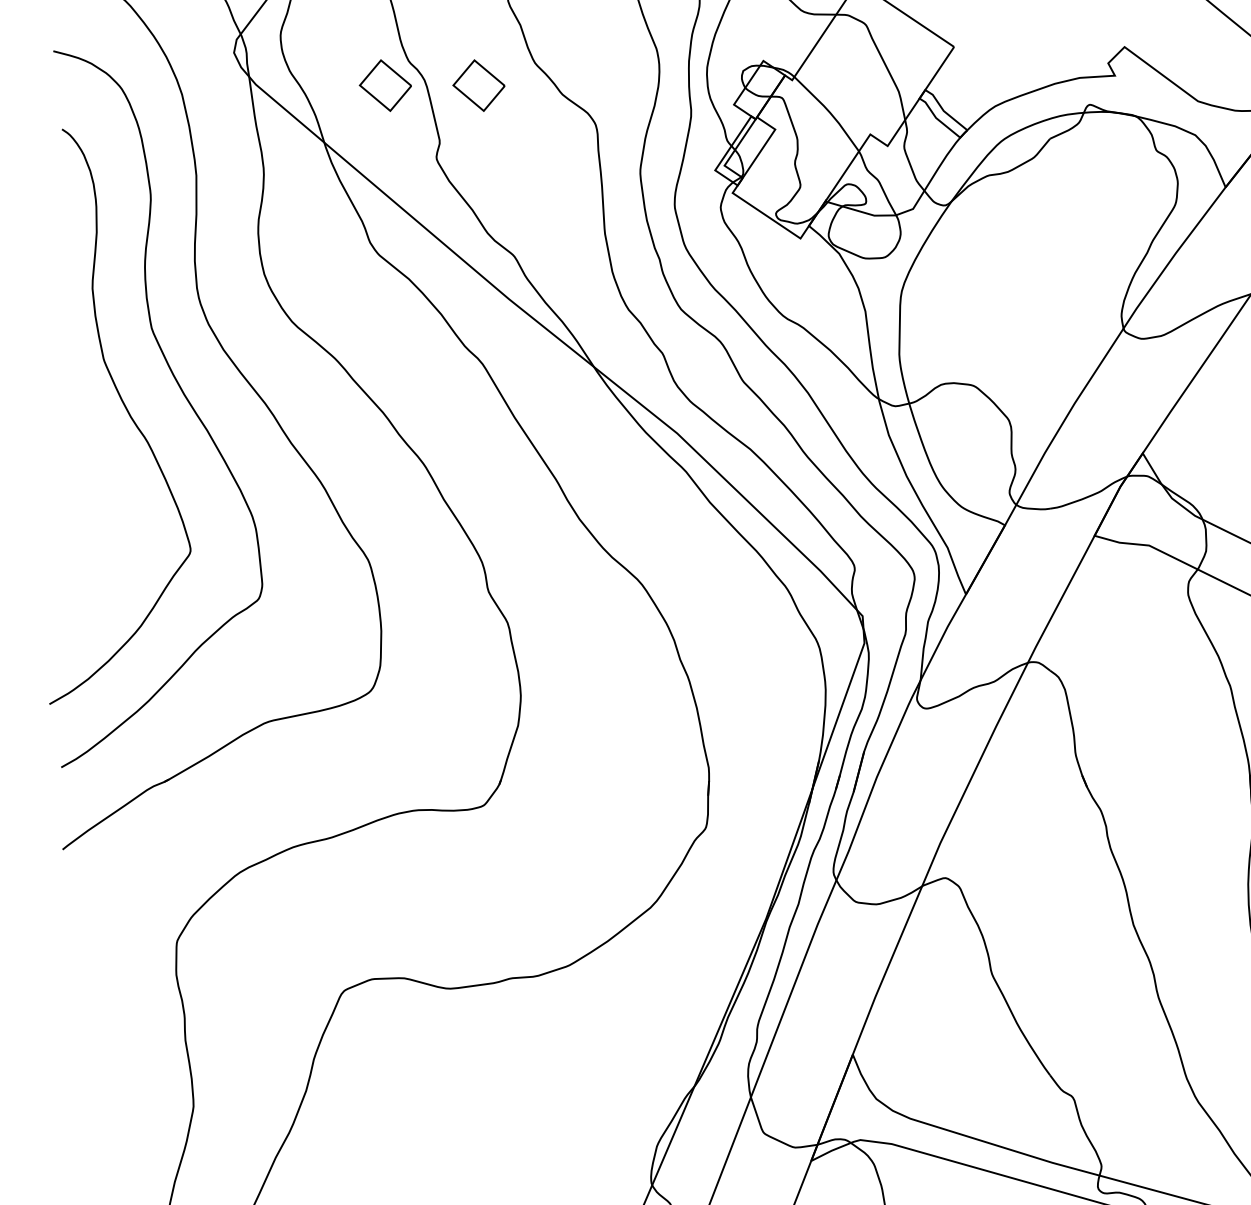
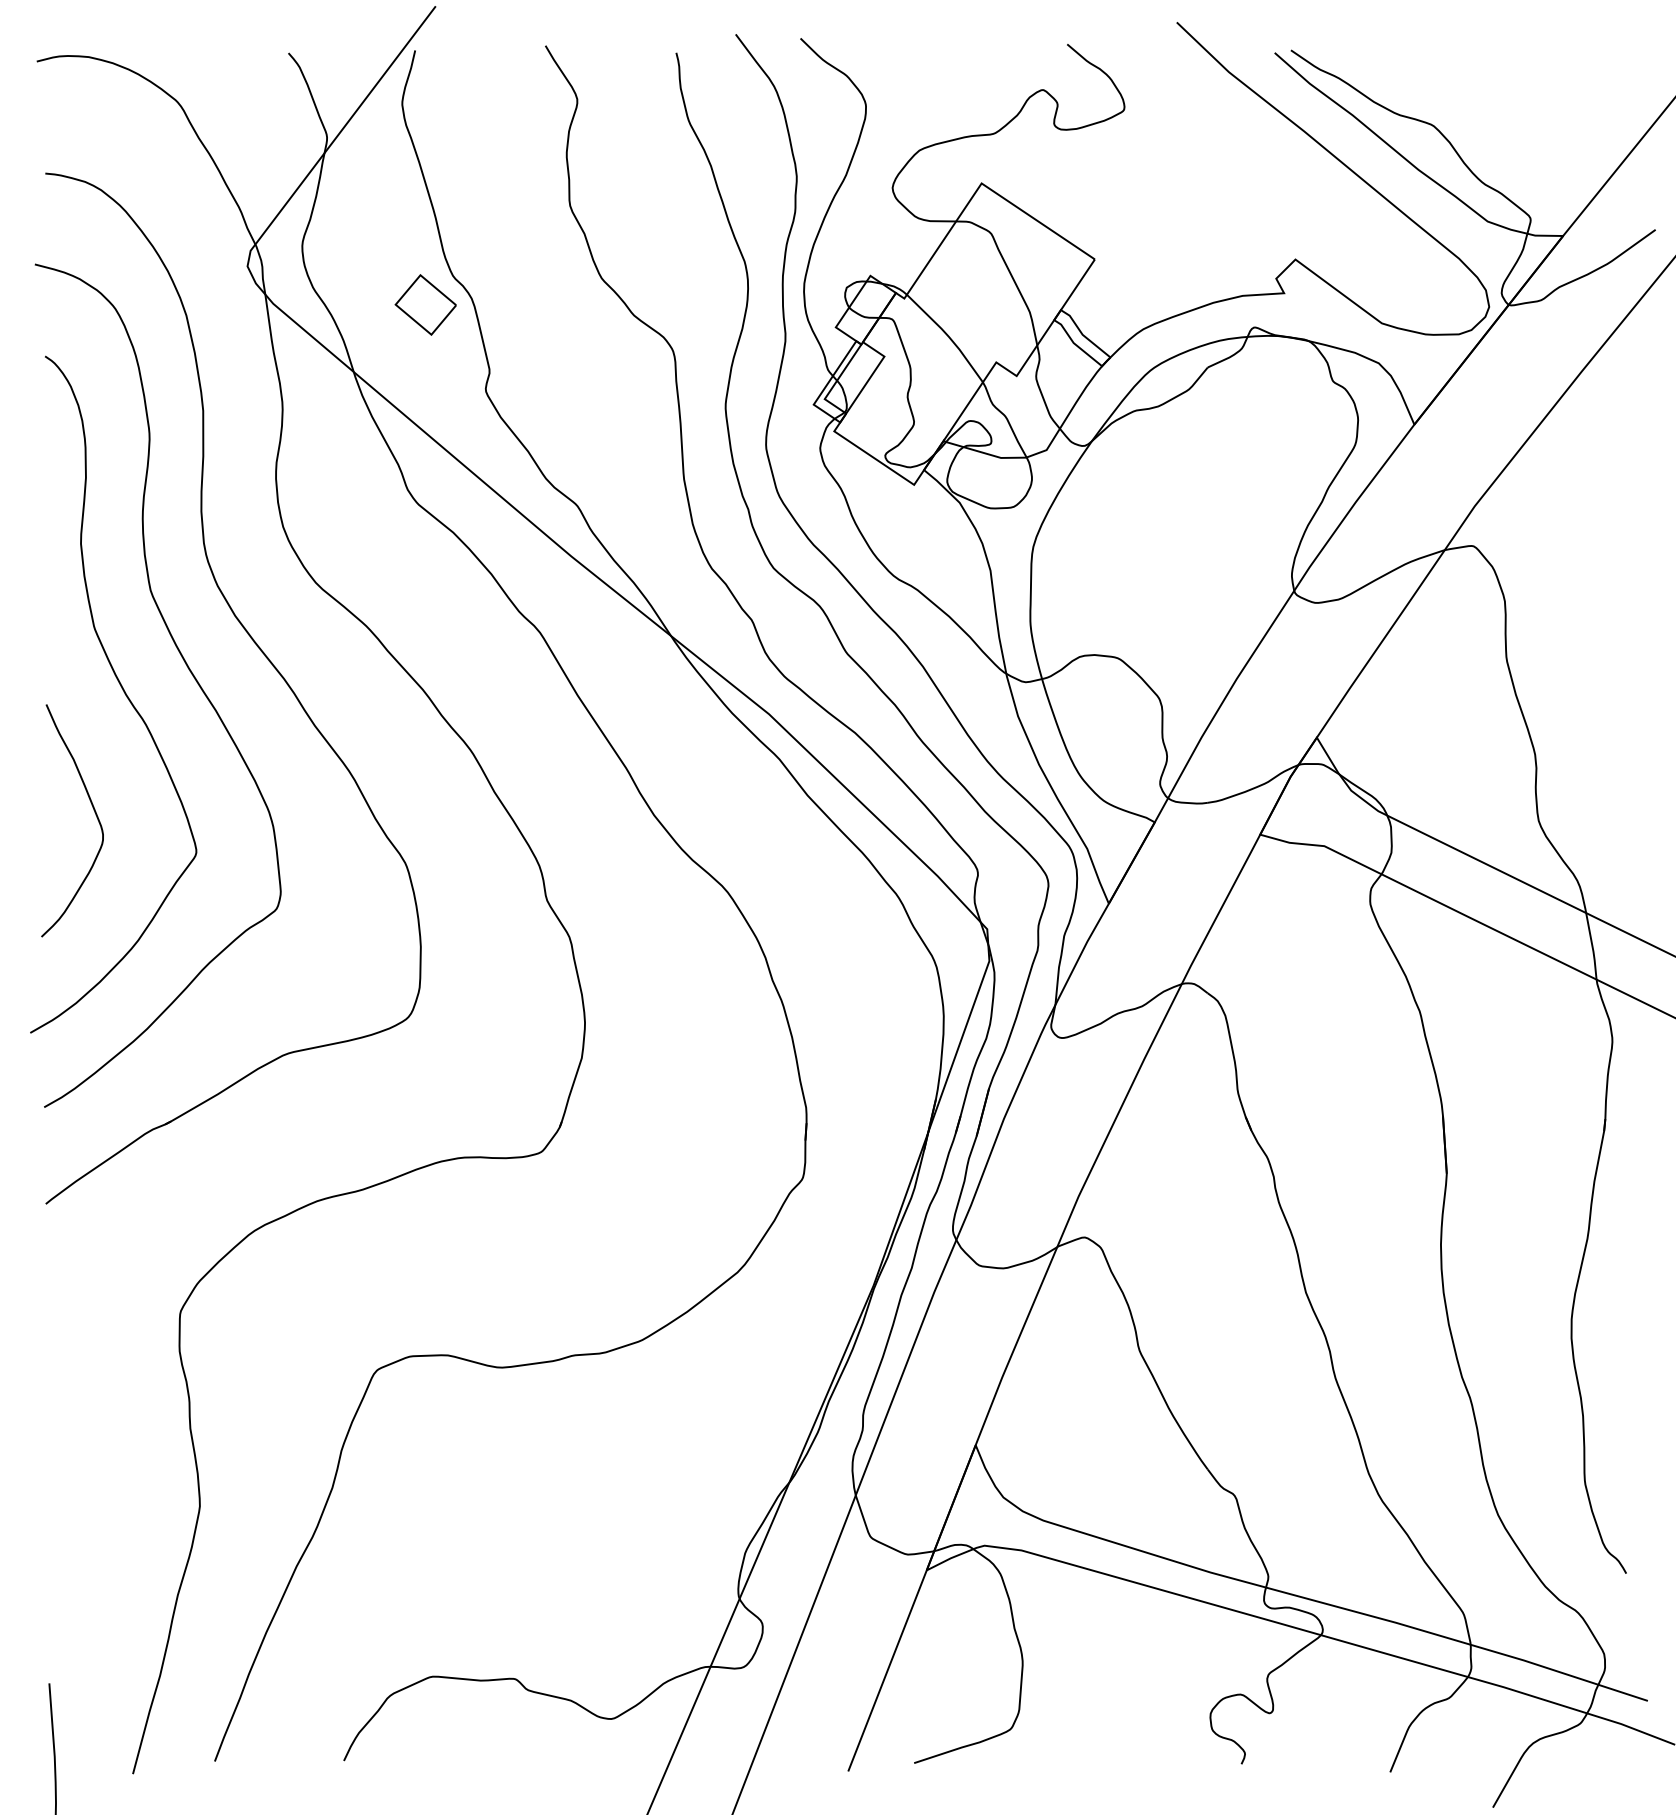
part: (478, 85) -> (535, 304), removed
curve: (103, 515) -> (93, 810), added

